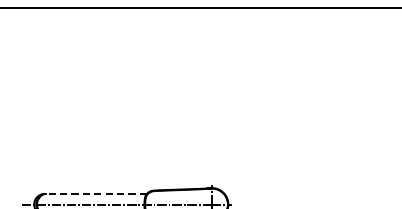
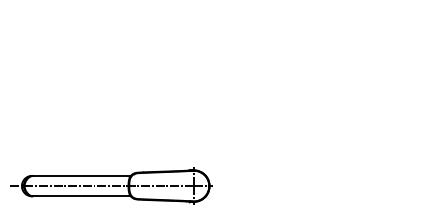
line: (96, 193) -> (82, 175), dashed -> solid

